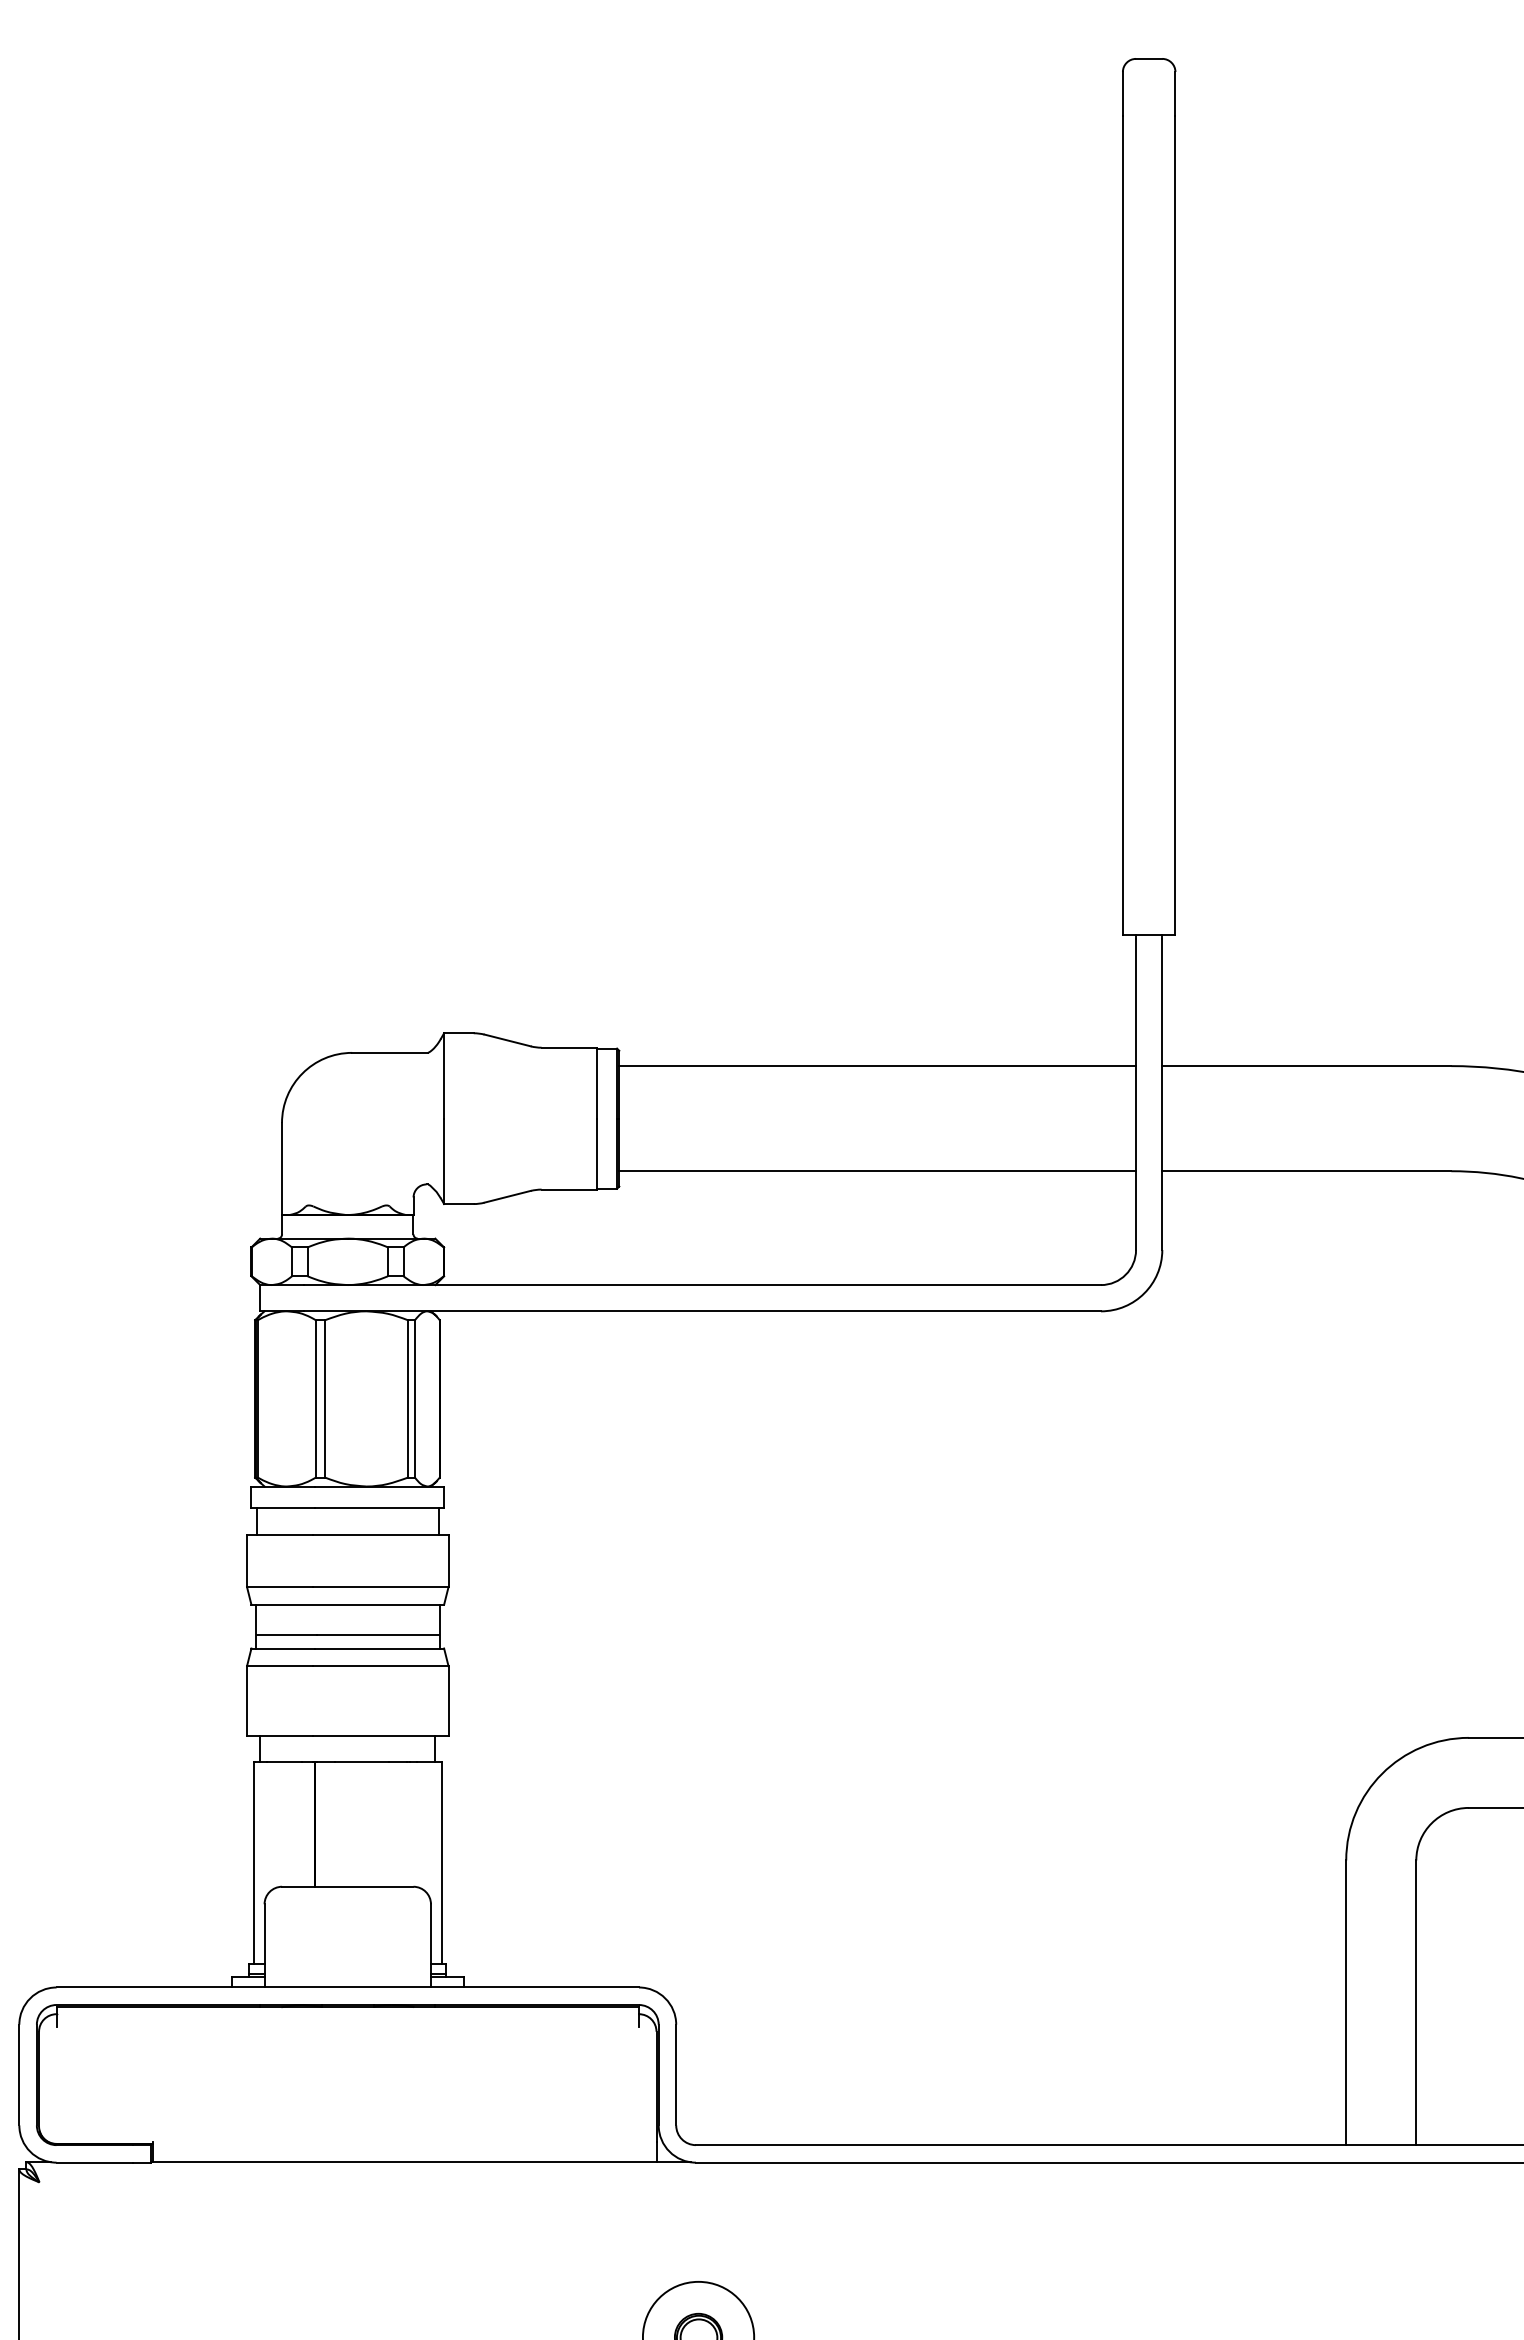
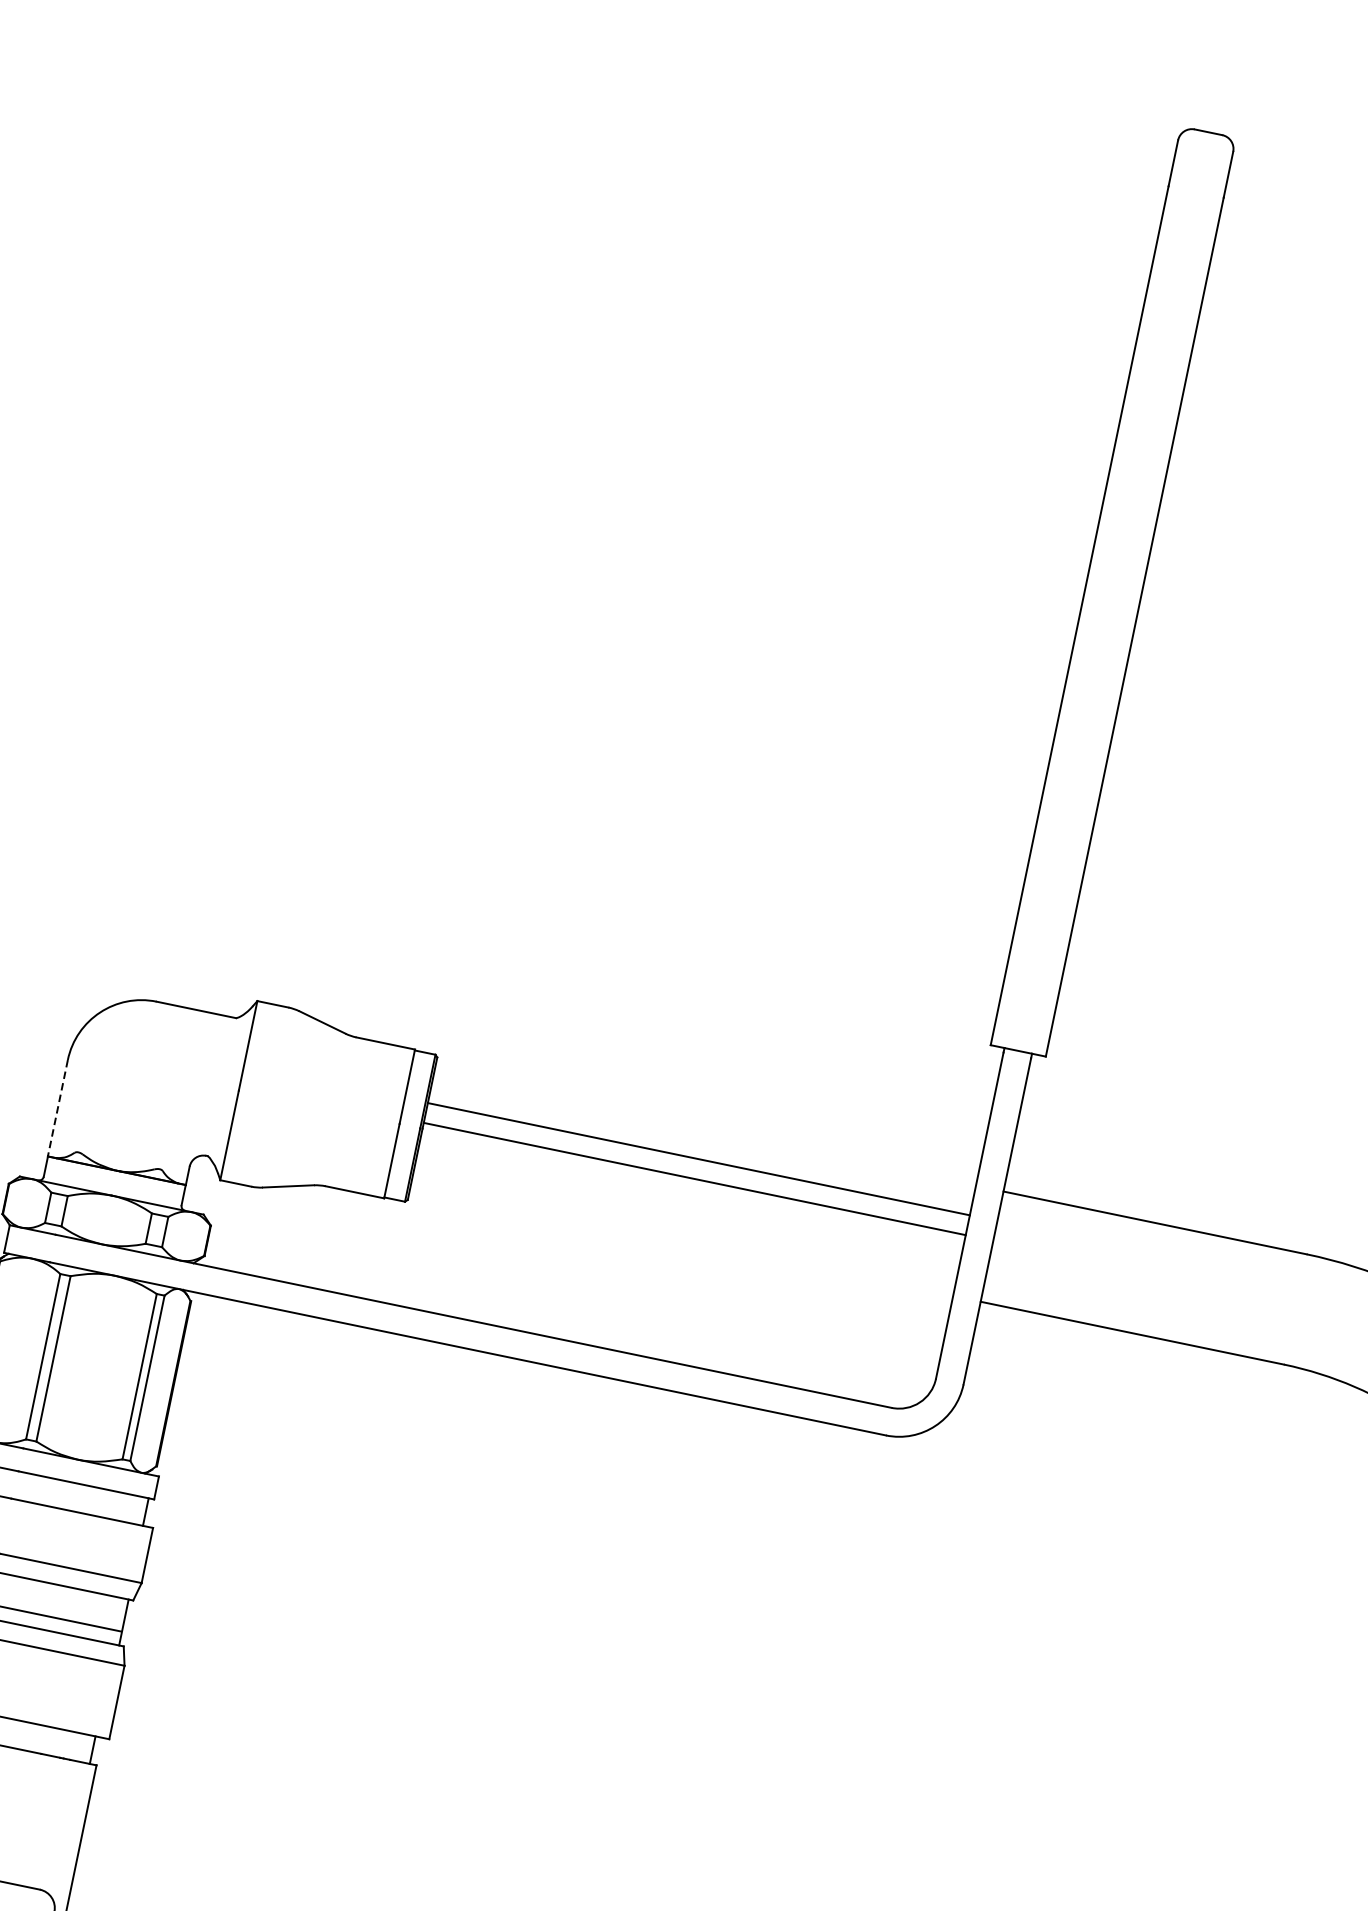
line: (877, 1066) -> (694, 1179), moved
line: (282, 1168) -> (58, 1107), solid -> dashed
line: (877, 1171) -> (698, 1159), moved

